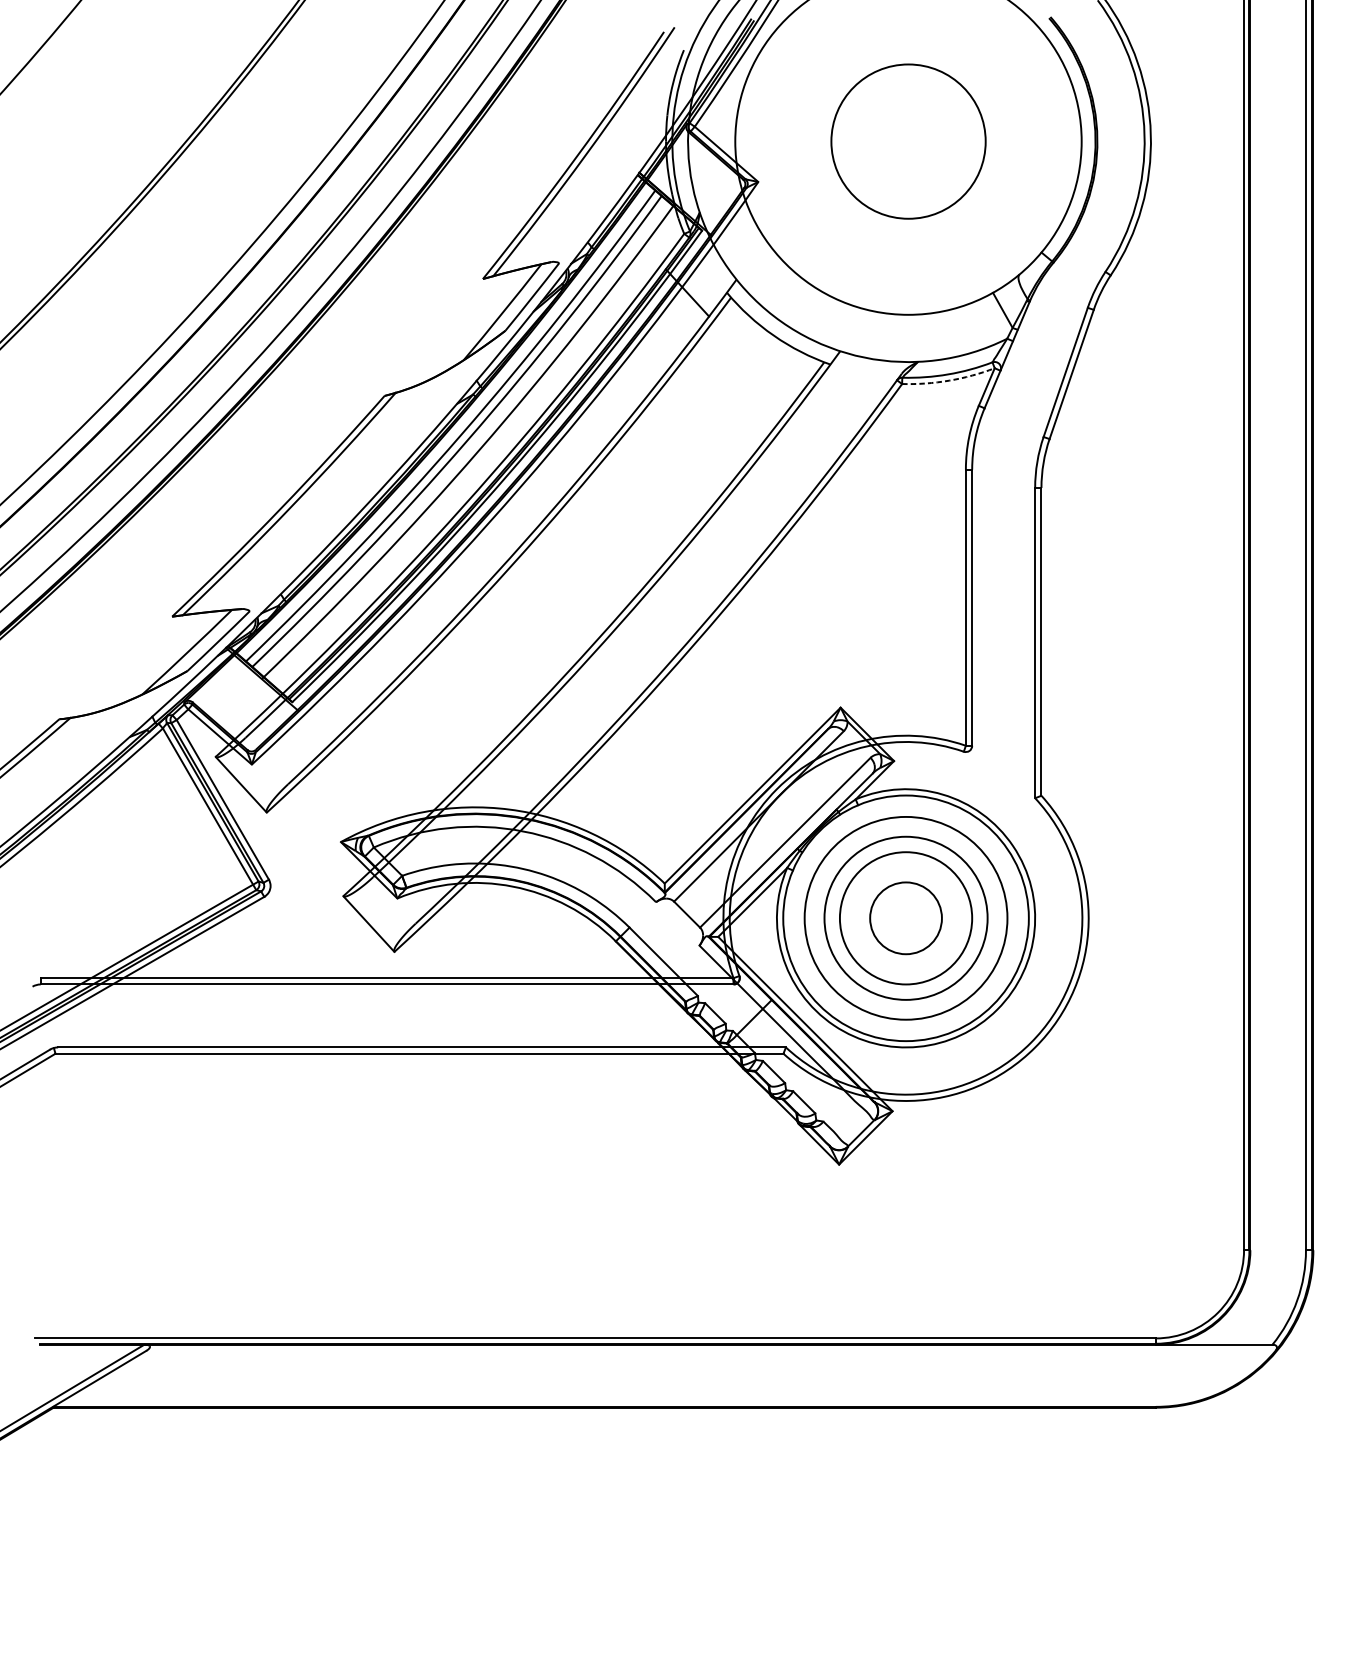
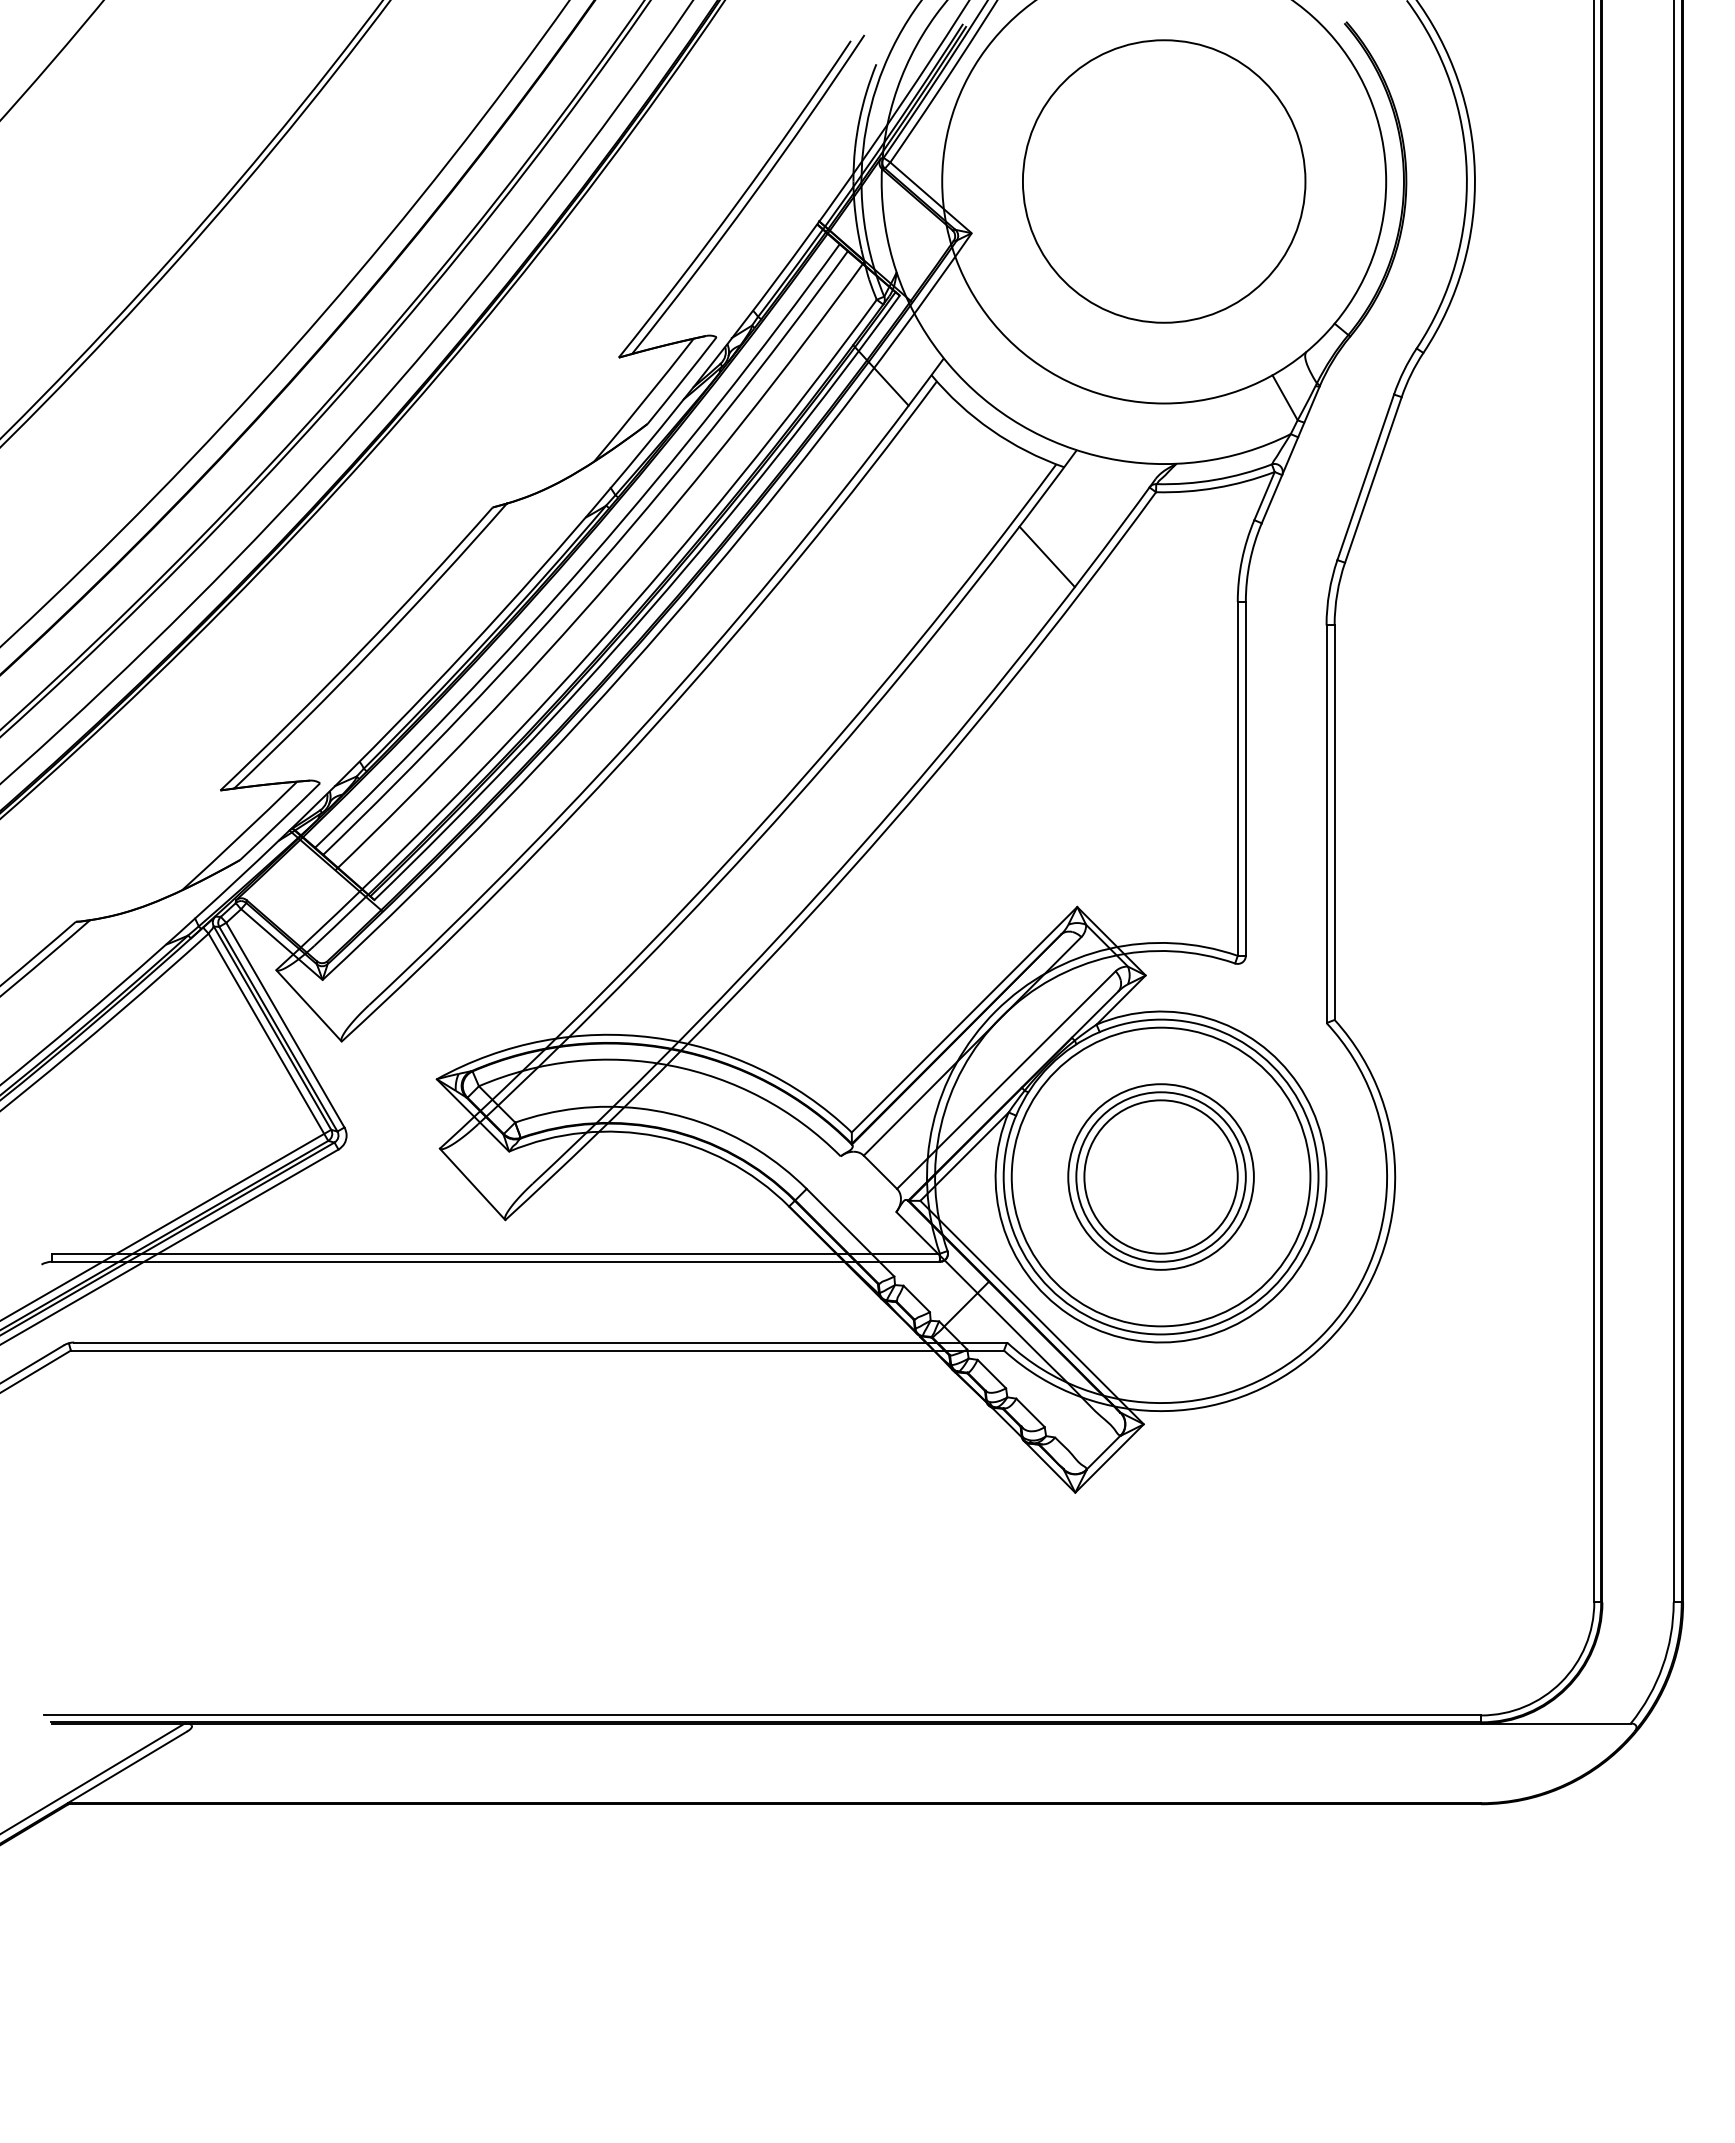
circle: (908, 141) -> (1164, 181), size x1.43
arc: (949, 380) -> (1216, 487), dashed -> solid
line: (816, 434) -> (1046, 556), added
circle: (905, 917) -> (1160, 1176), size x0.71
circle: (905, 917) -> (1160, 1176), size x1.43
circle: (905, 917) -> (1160, 1176), size x1.67

